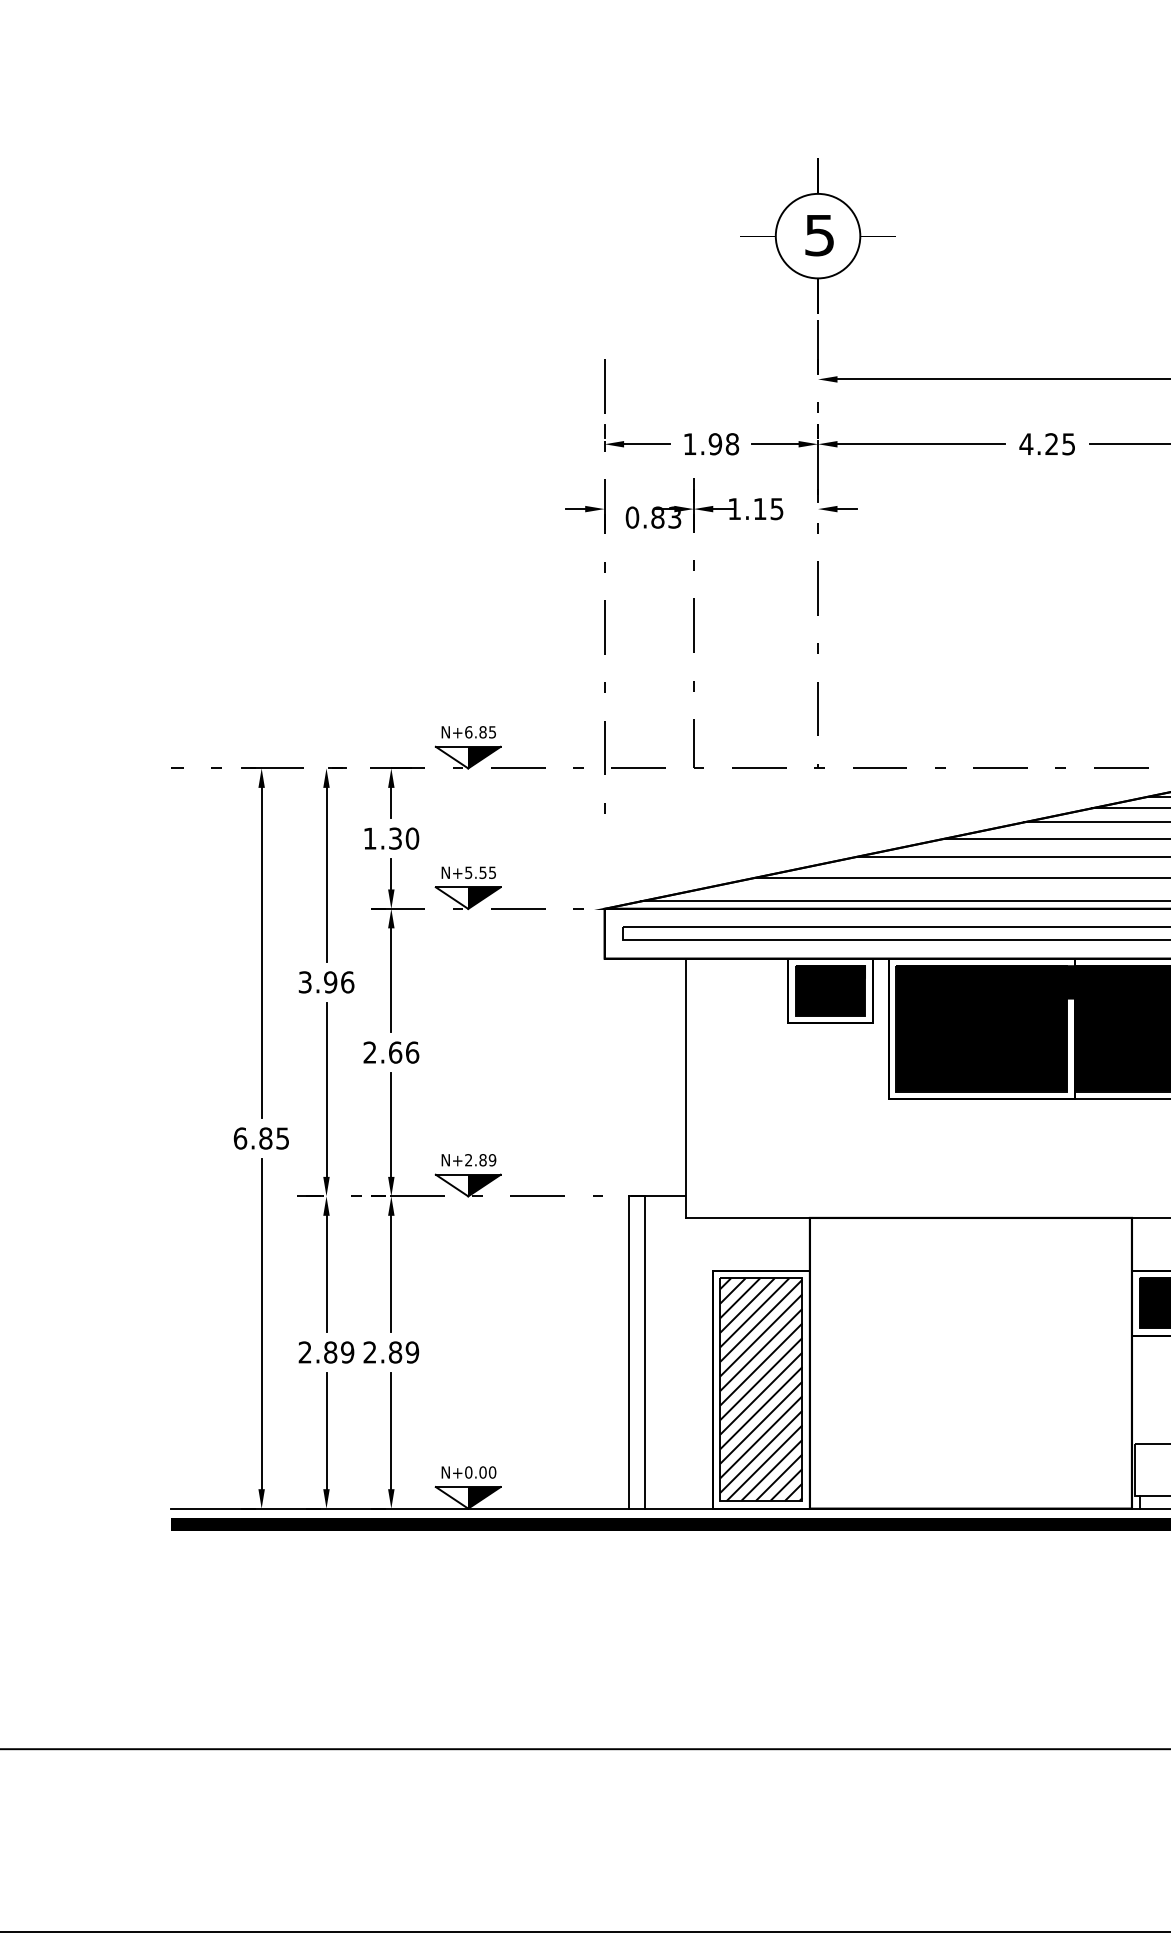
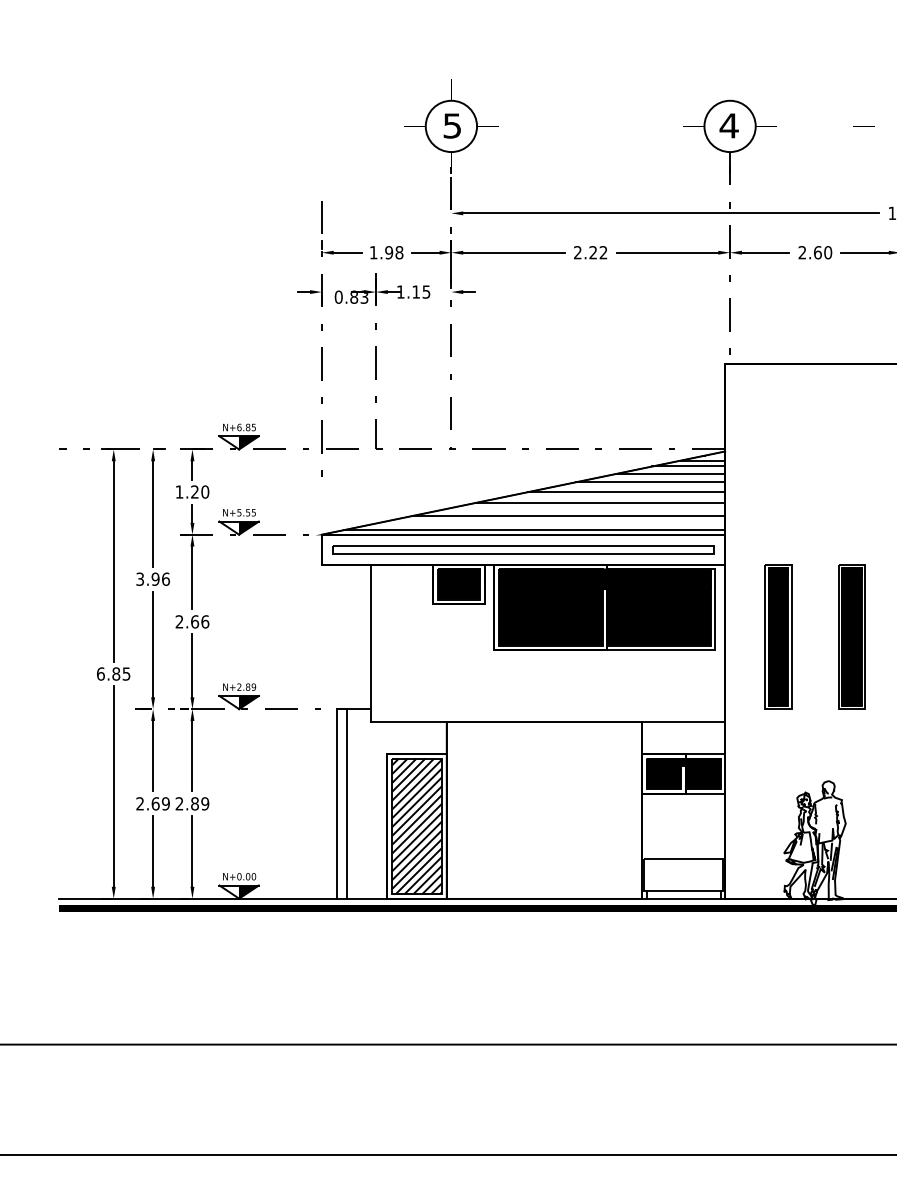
text: (1047, 443) -> (590, 252), 4.25 -> 2.22
text: (394, 837) -> (194, 491), 1.30 -> 1.20
text: (330, 1351) -> (155, 803), 2.89 -> 2.69

